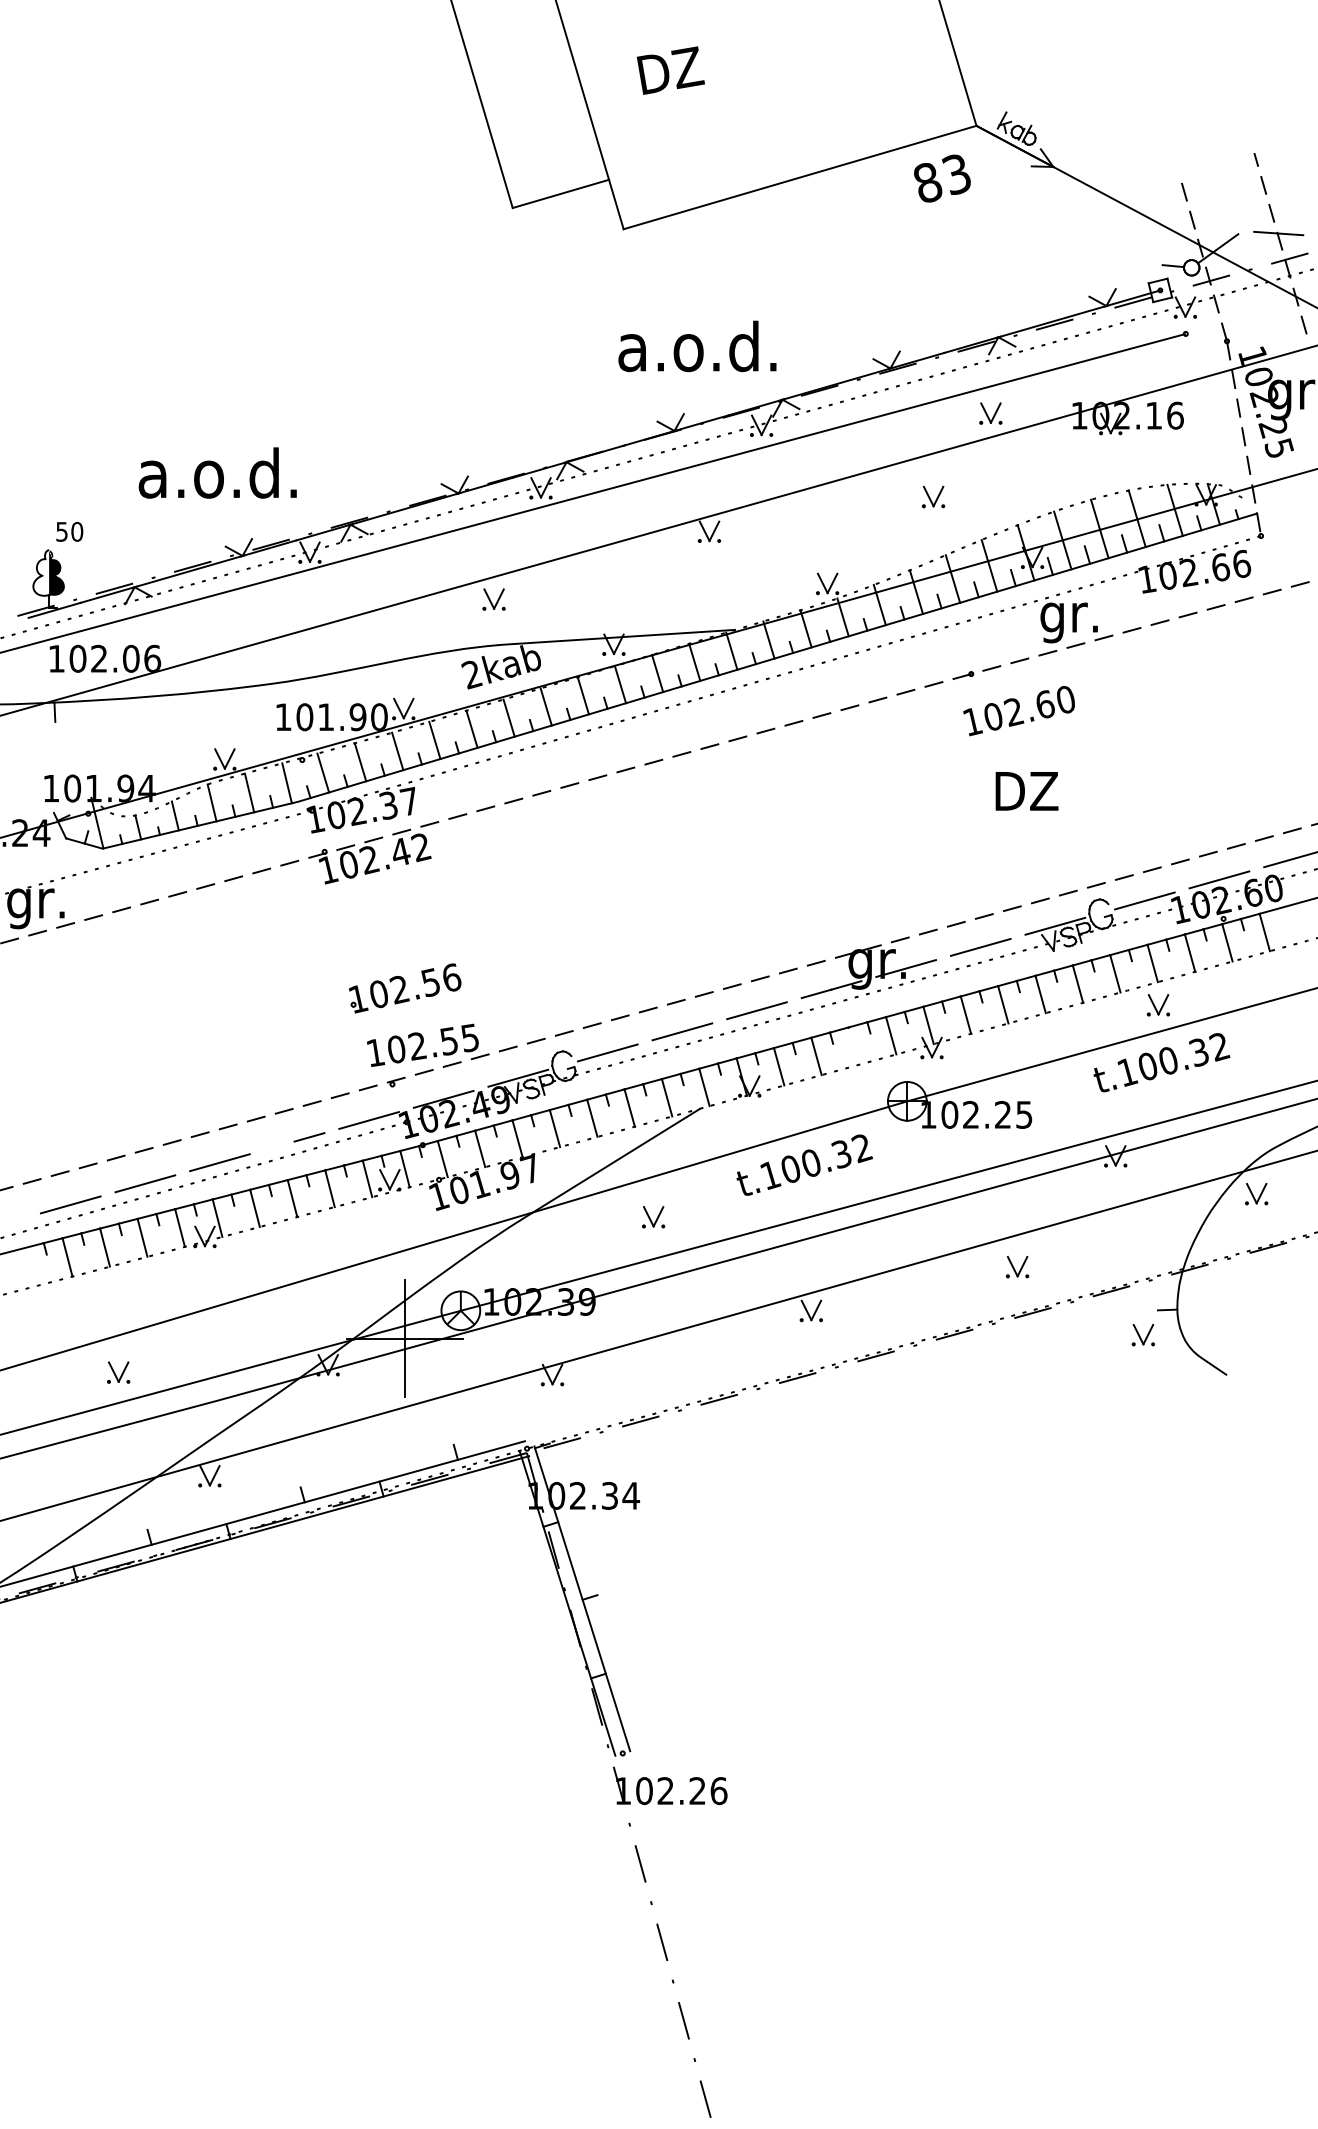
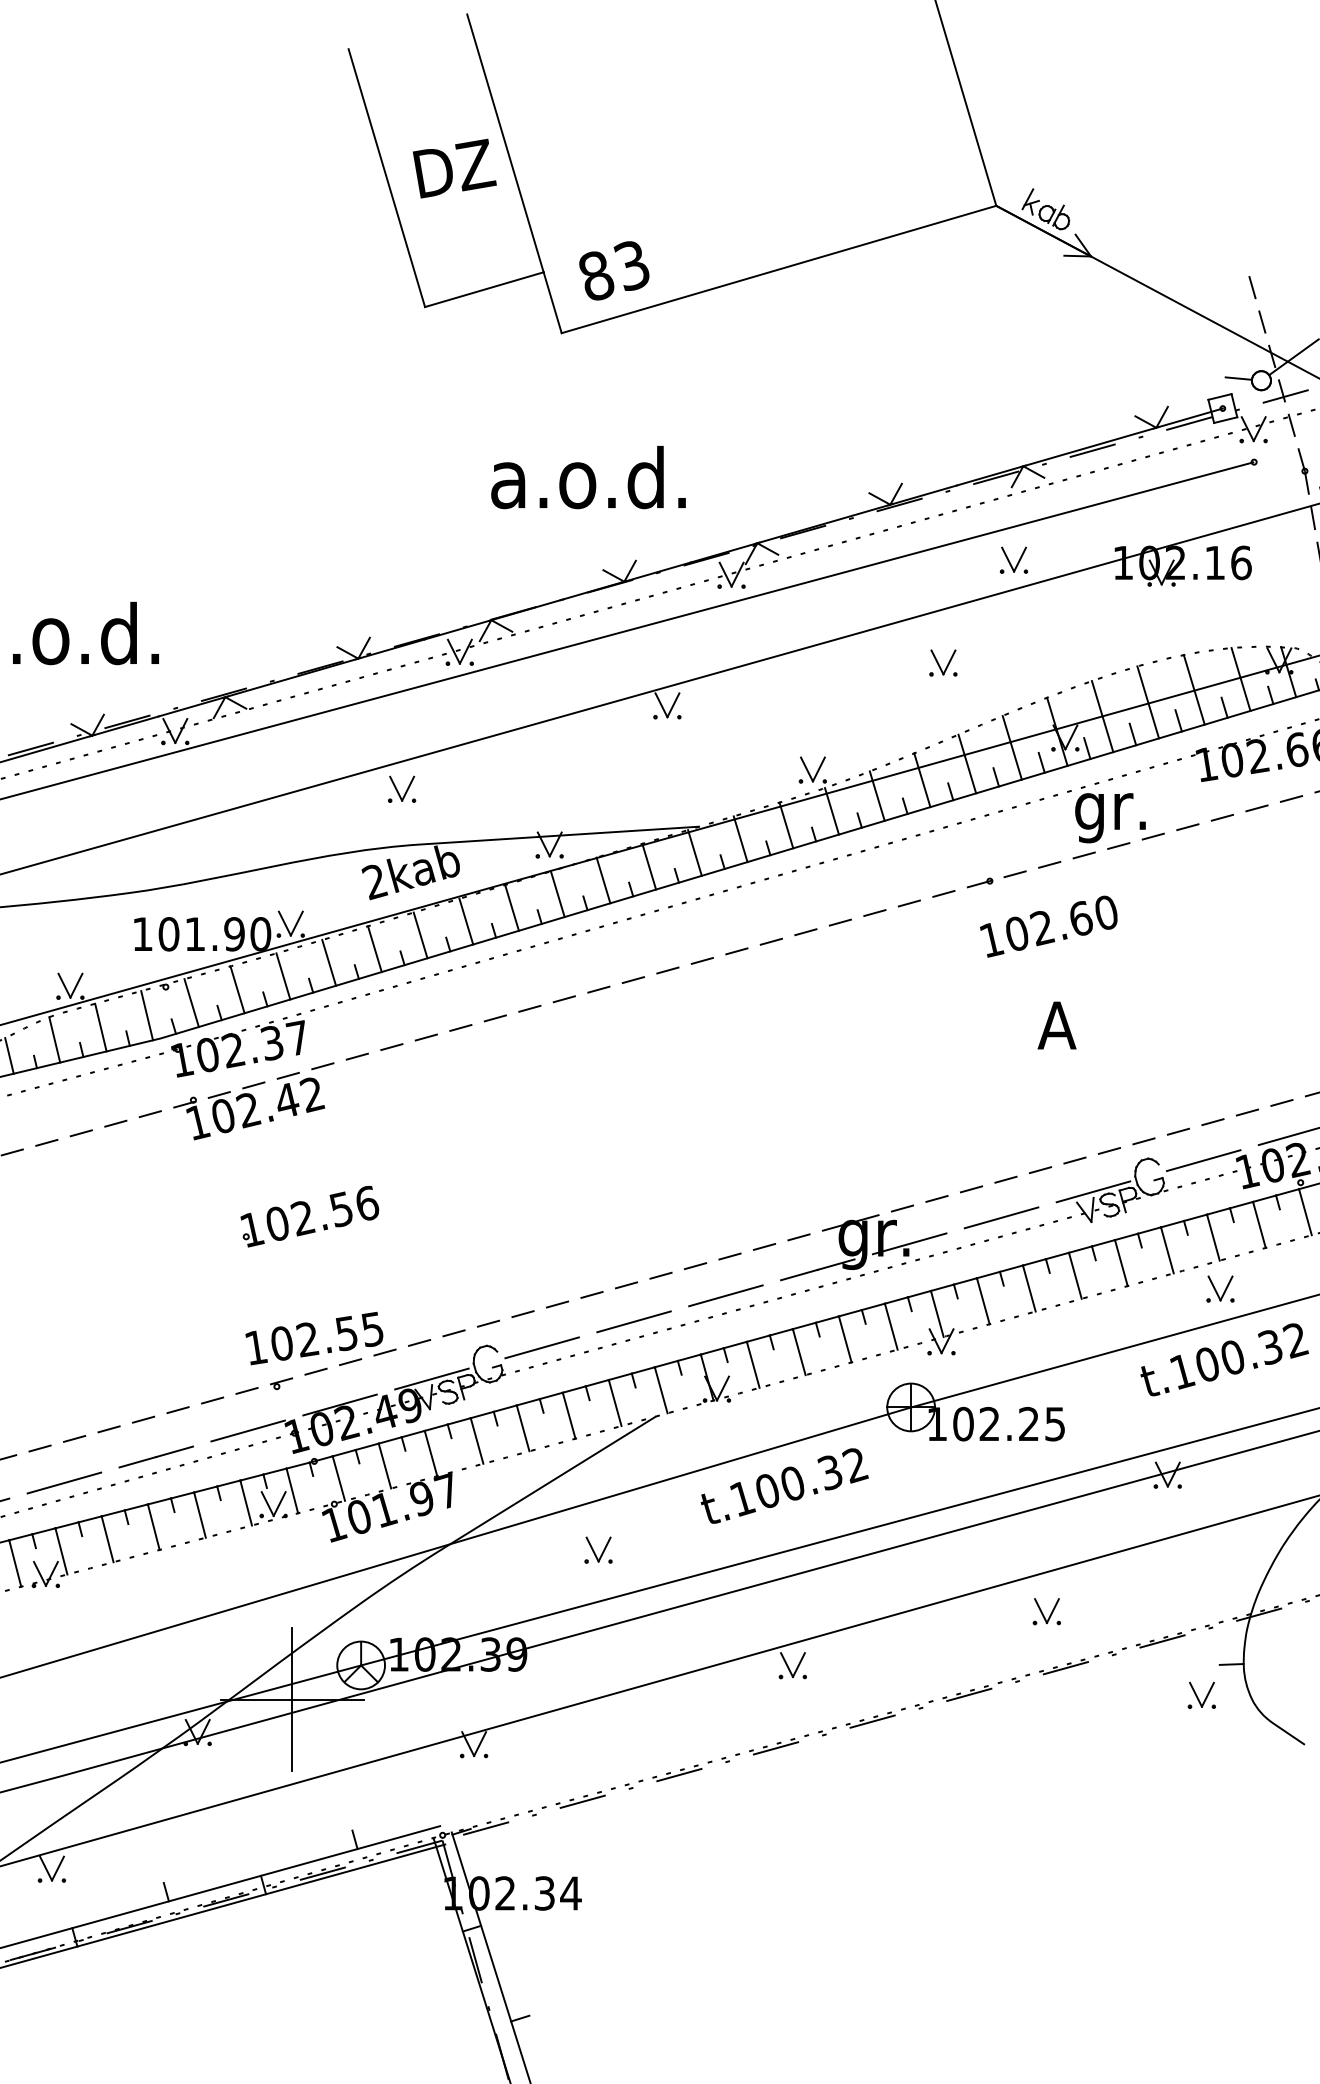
text: (670, 70) -> (454, 168), moved
text: (942, 178) -> (614, 270), moved
text: (697, 346) -> (588, 477), moved
text: (1026, 791) -> (1057, 1025), DZ -> A
part: (405, 988) -> (310, 1216), moved
line: (853, 1045) -> (844, 1338), added
line: (279, 1145) -> (137, 1461), added

